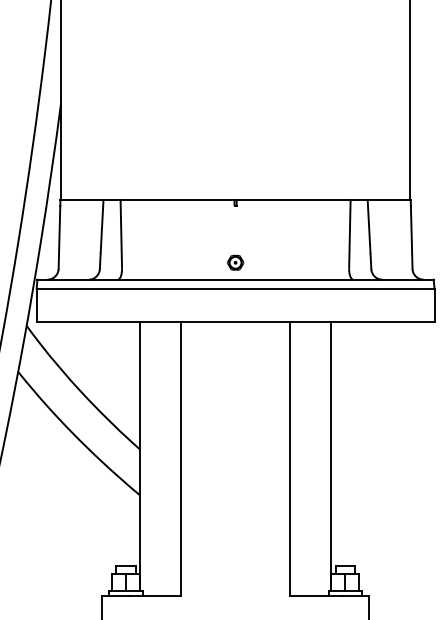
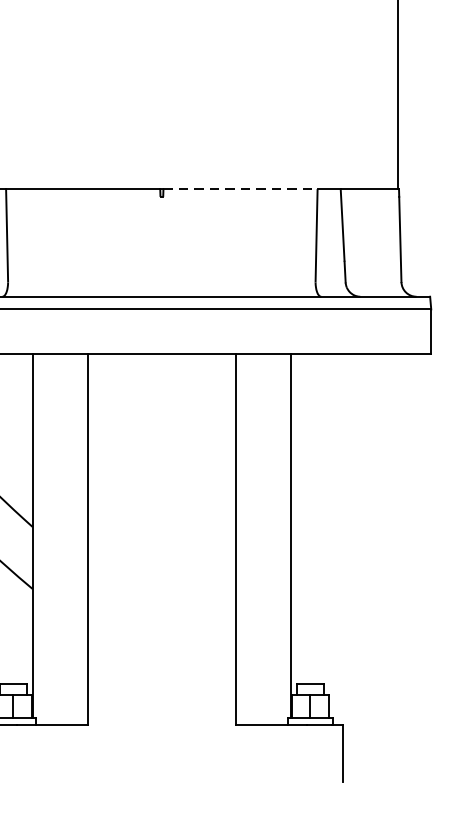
line: (293, 200) -> (240, 189), solid -> dashed
part: (235, 262) -> (161, 273), removed

